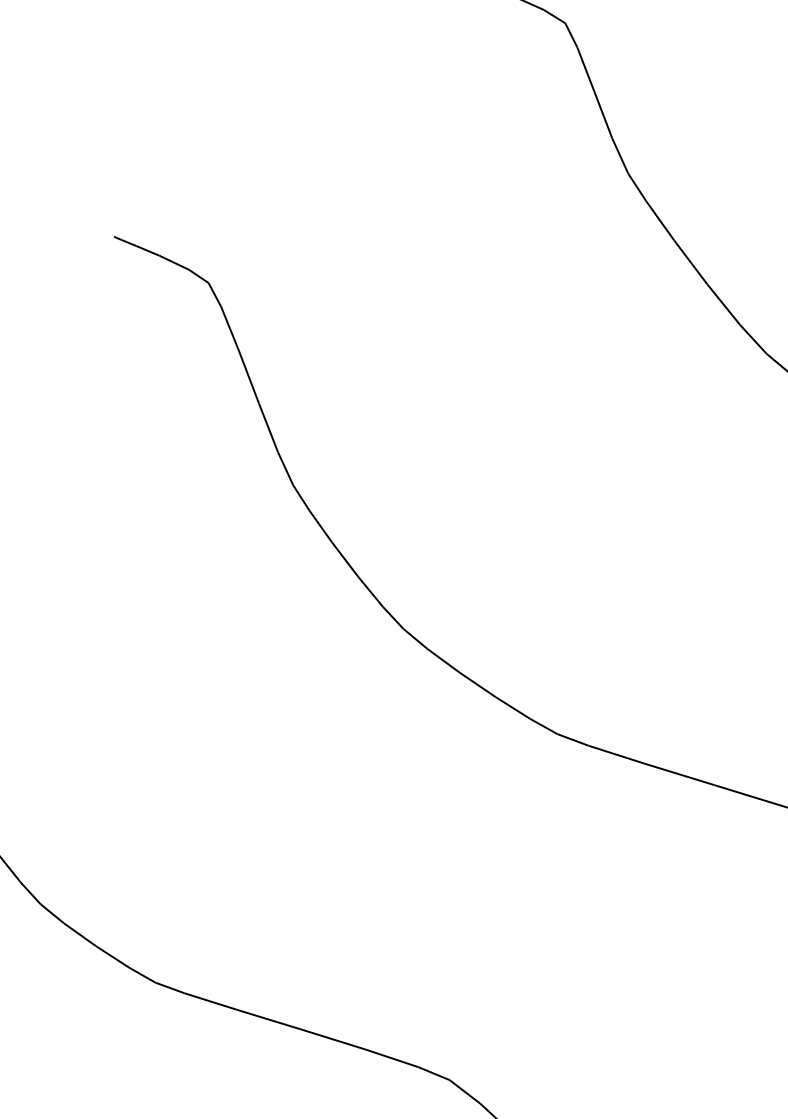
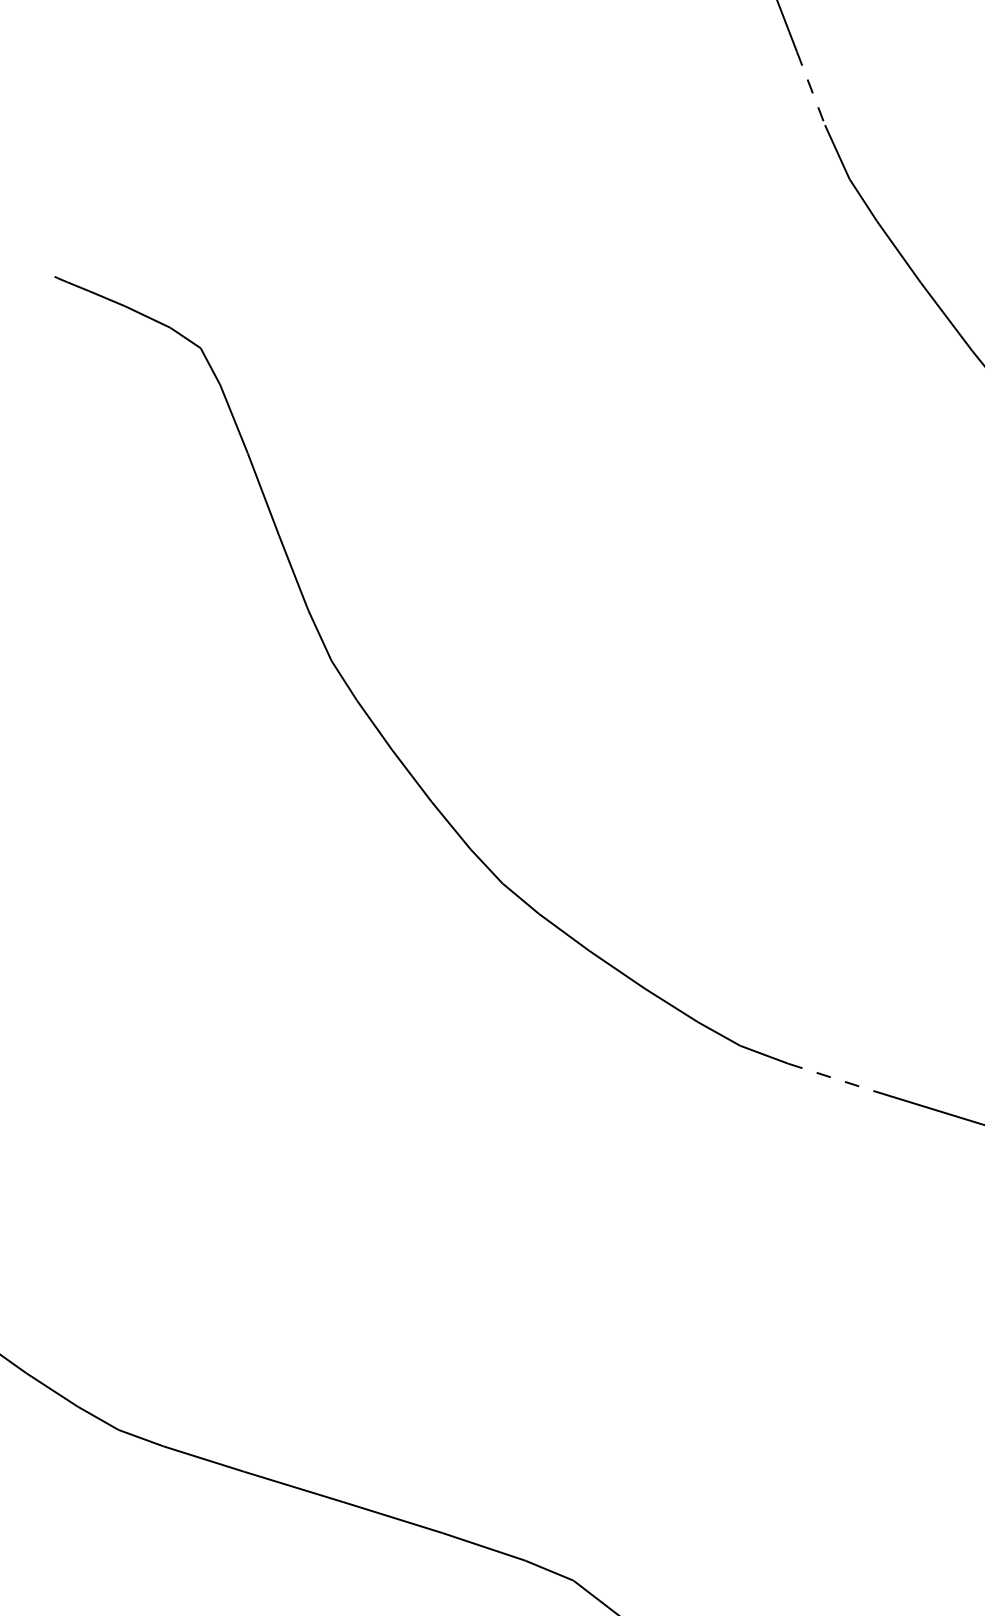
line: (603, 115) -> (811, 89), solid -> dashed
line: (616, 754) -> (831, 1077), solid -> dashed

